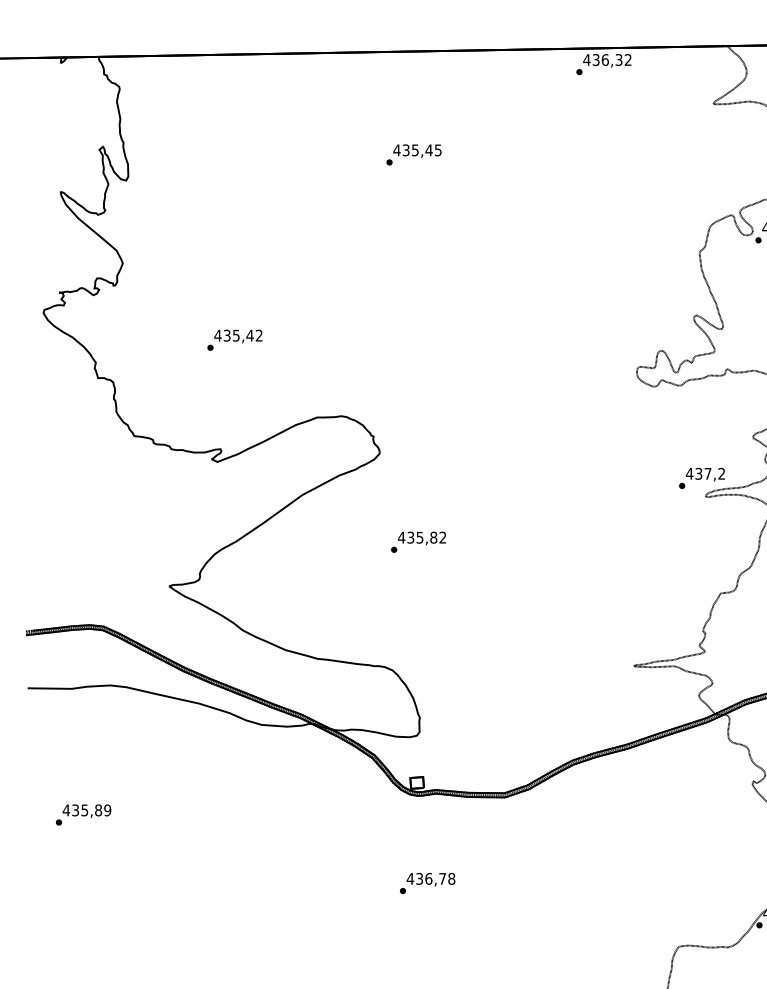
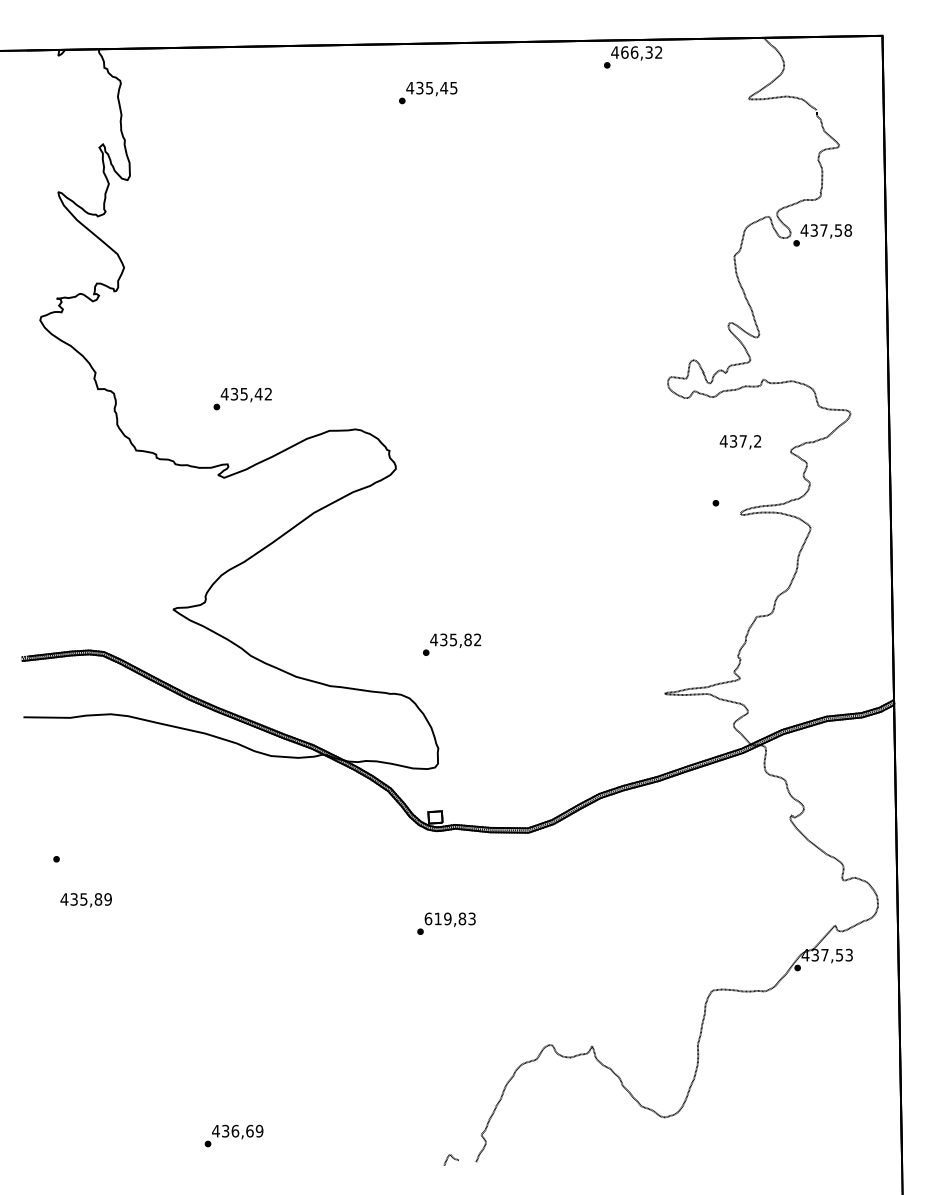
text: (595, 59) -> (624, 52), 436,32 -> 466,32
text: (414, 154) -> (428, 92), moved
text: (234, 339) -> (242, 398), moved
text: (705, 474) -> (740, 442), moved
text: (419, 542) -> (452, 644), moved
text: (86, 811) -> (85, 900), moved
text: (430, 878) -> (449, 918), 436,78 -> 619,83

